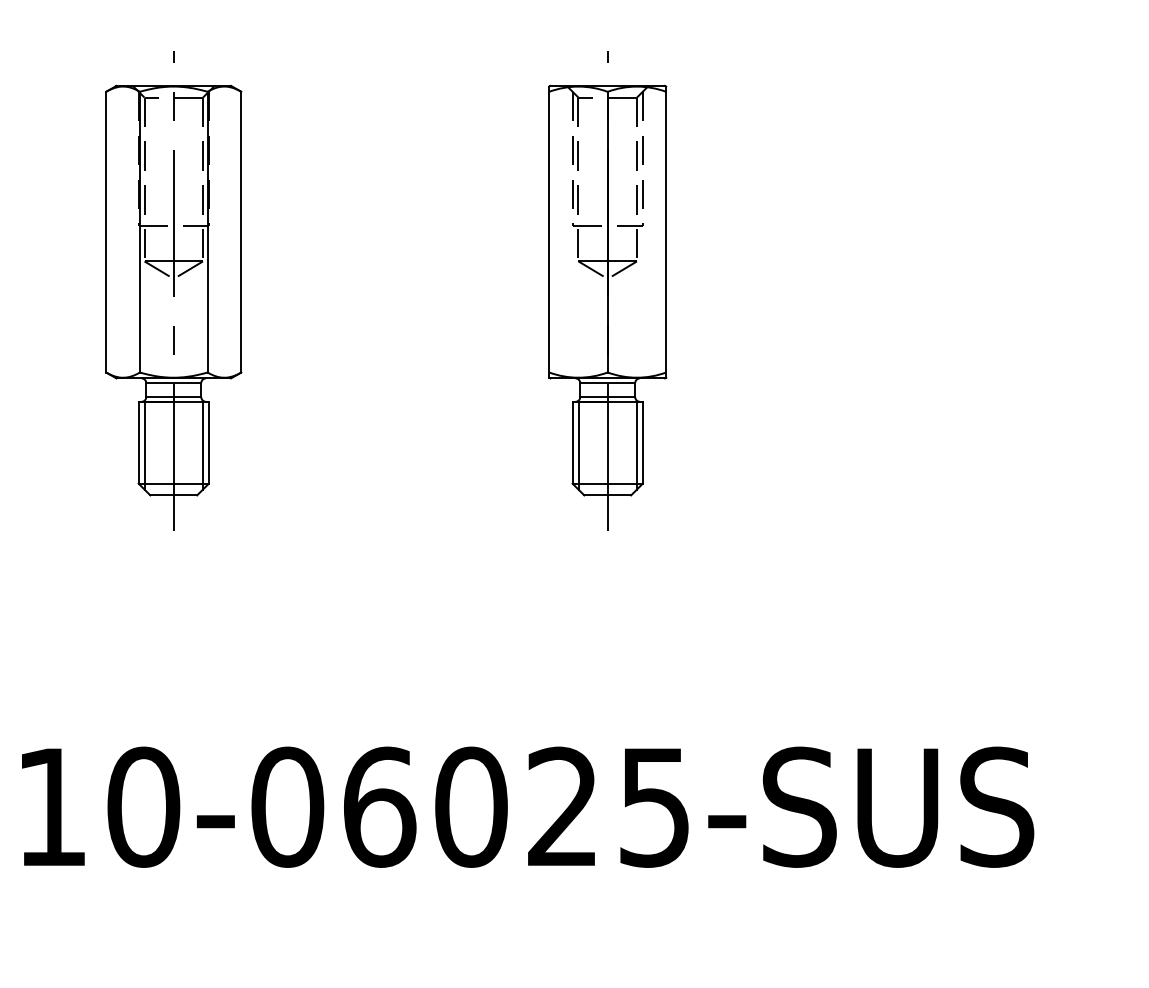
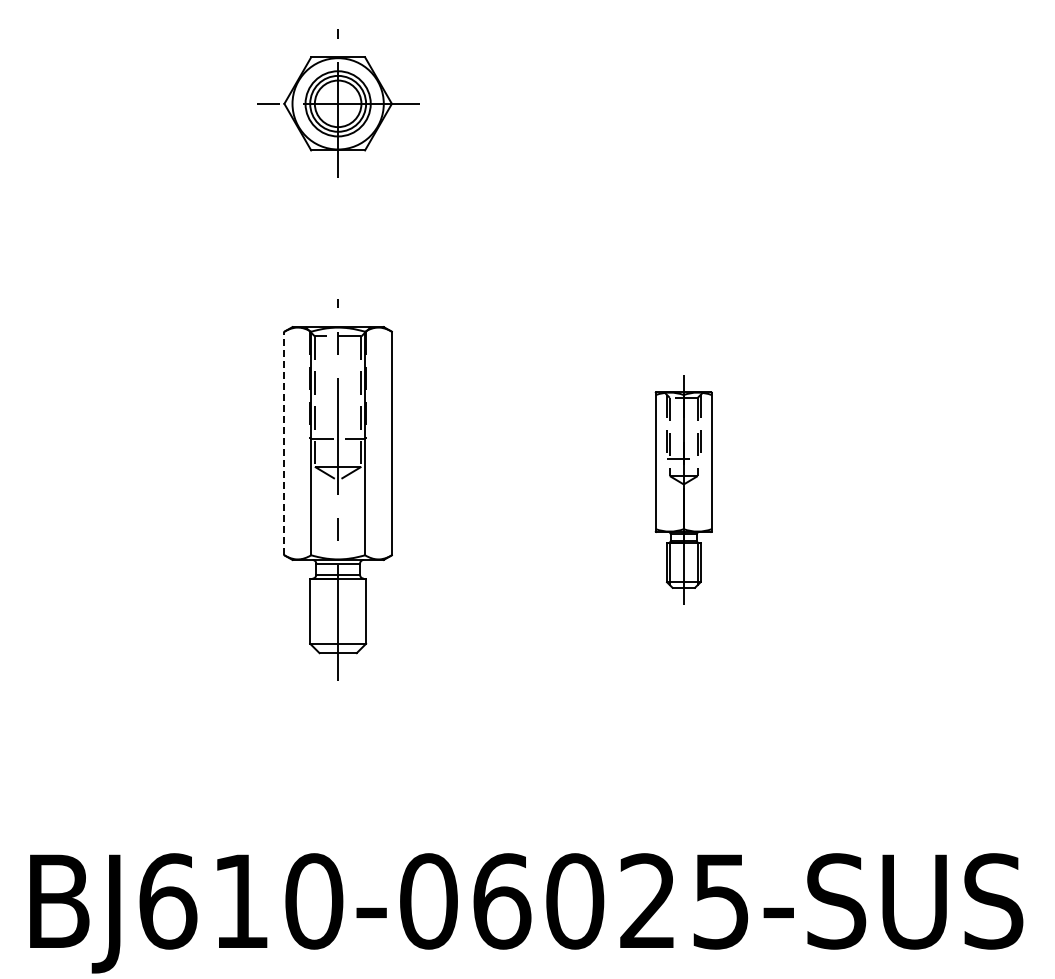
line: (106, 232) -> (284, 443), solid -> dashed
part: (607, 289) -> (683, 489), size x0.6
line: (144, 445) -> (314, 613), removed
line: (203, 445) -> (361, 613), removed

